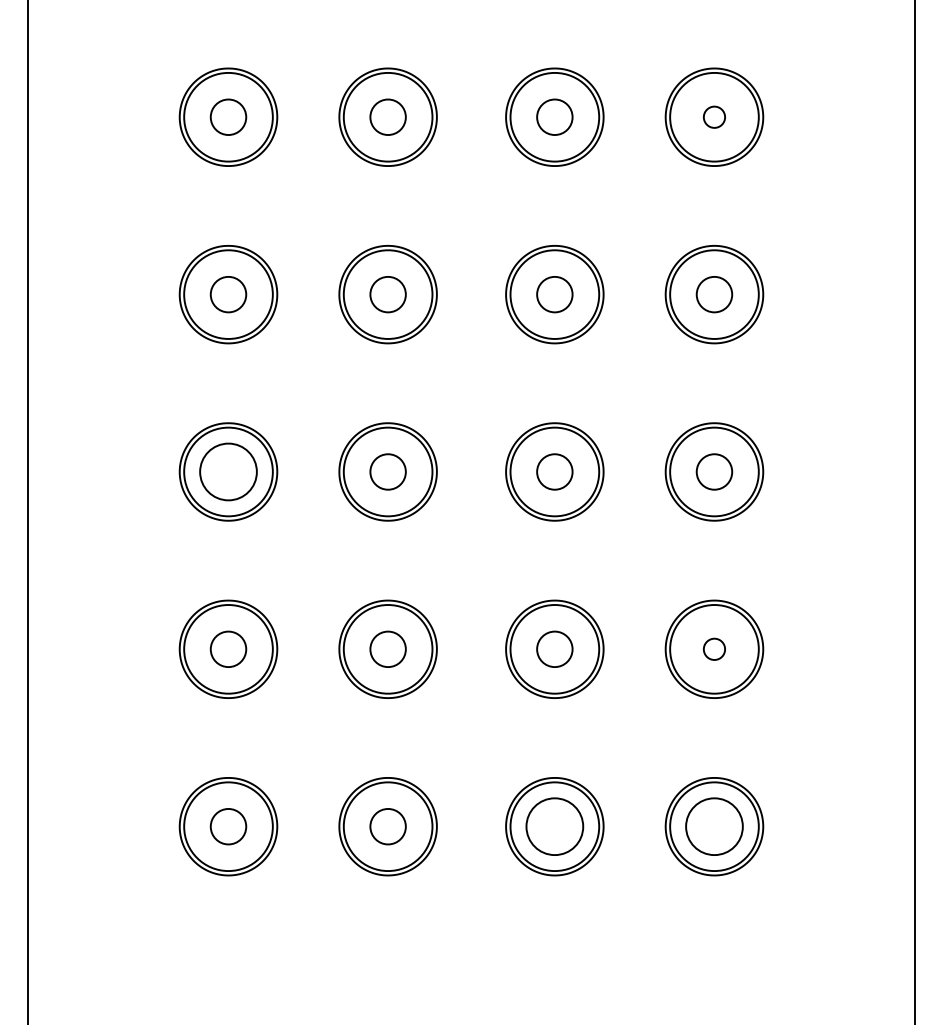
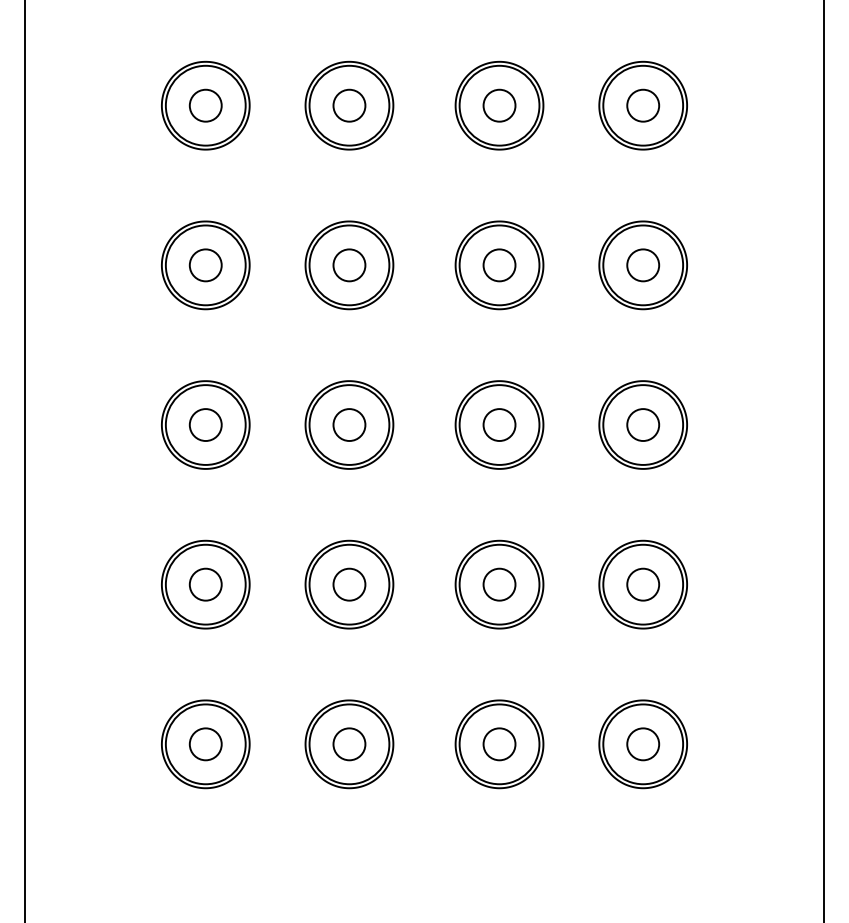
circle: (714, 117) -> (643, 105), size x1.67
circle: (228, 472) -> (205, 425), size x0.62
circle: (714, 649) -> (643, 584), size x1.67
circle: (554, 826) -> (499, 744), size x0.62
circle: (714, 826) -> (643, 744), size x0.62

